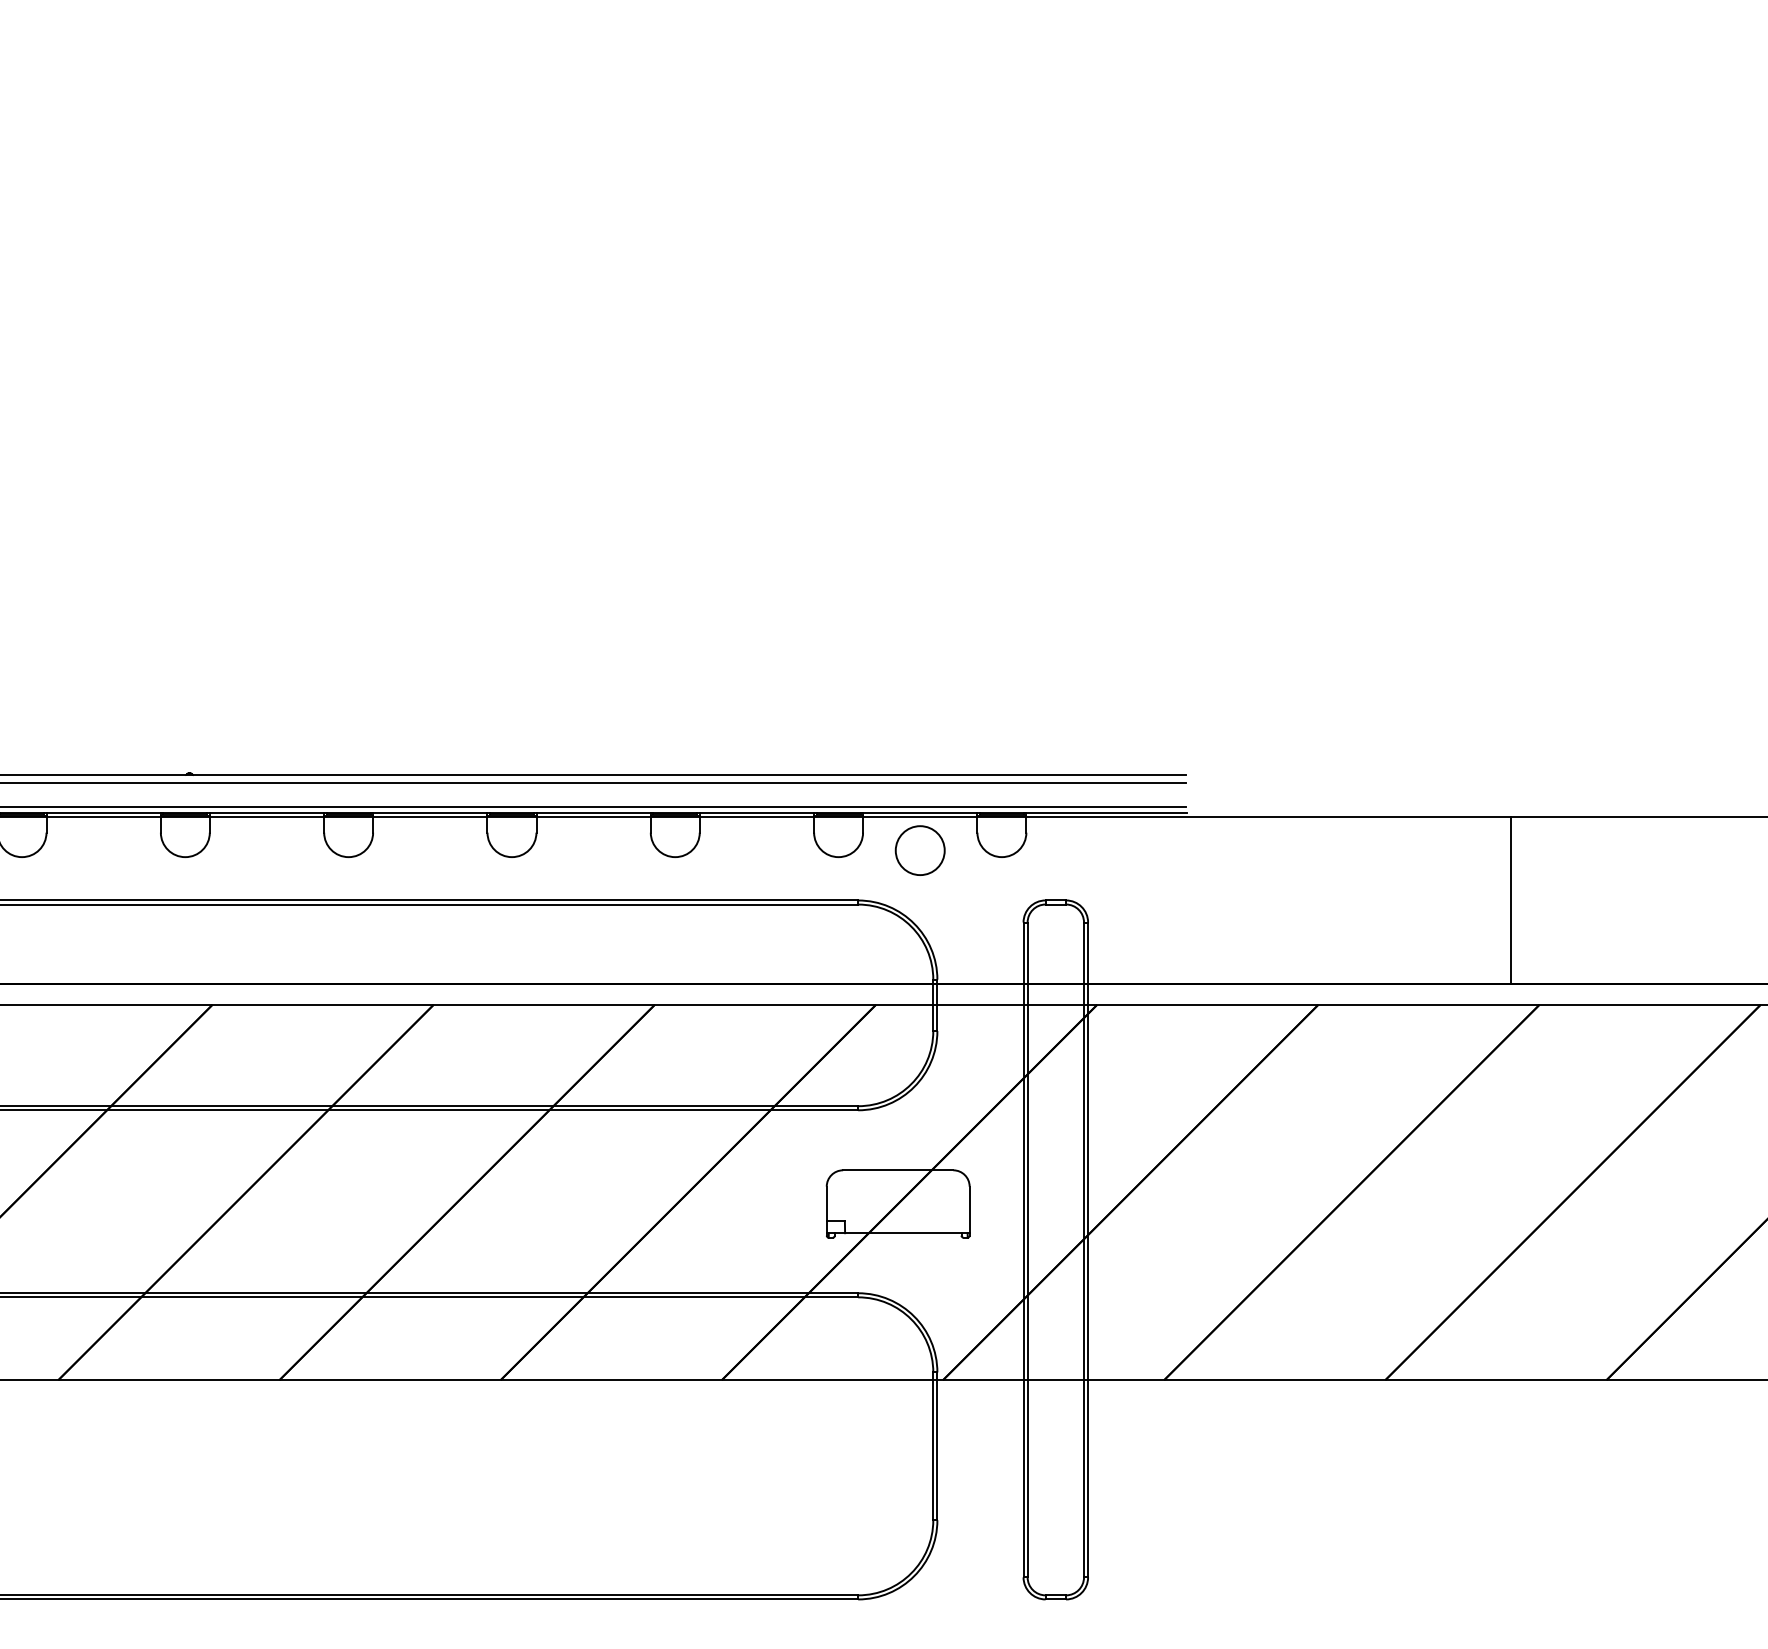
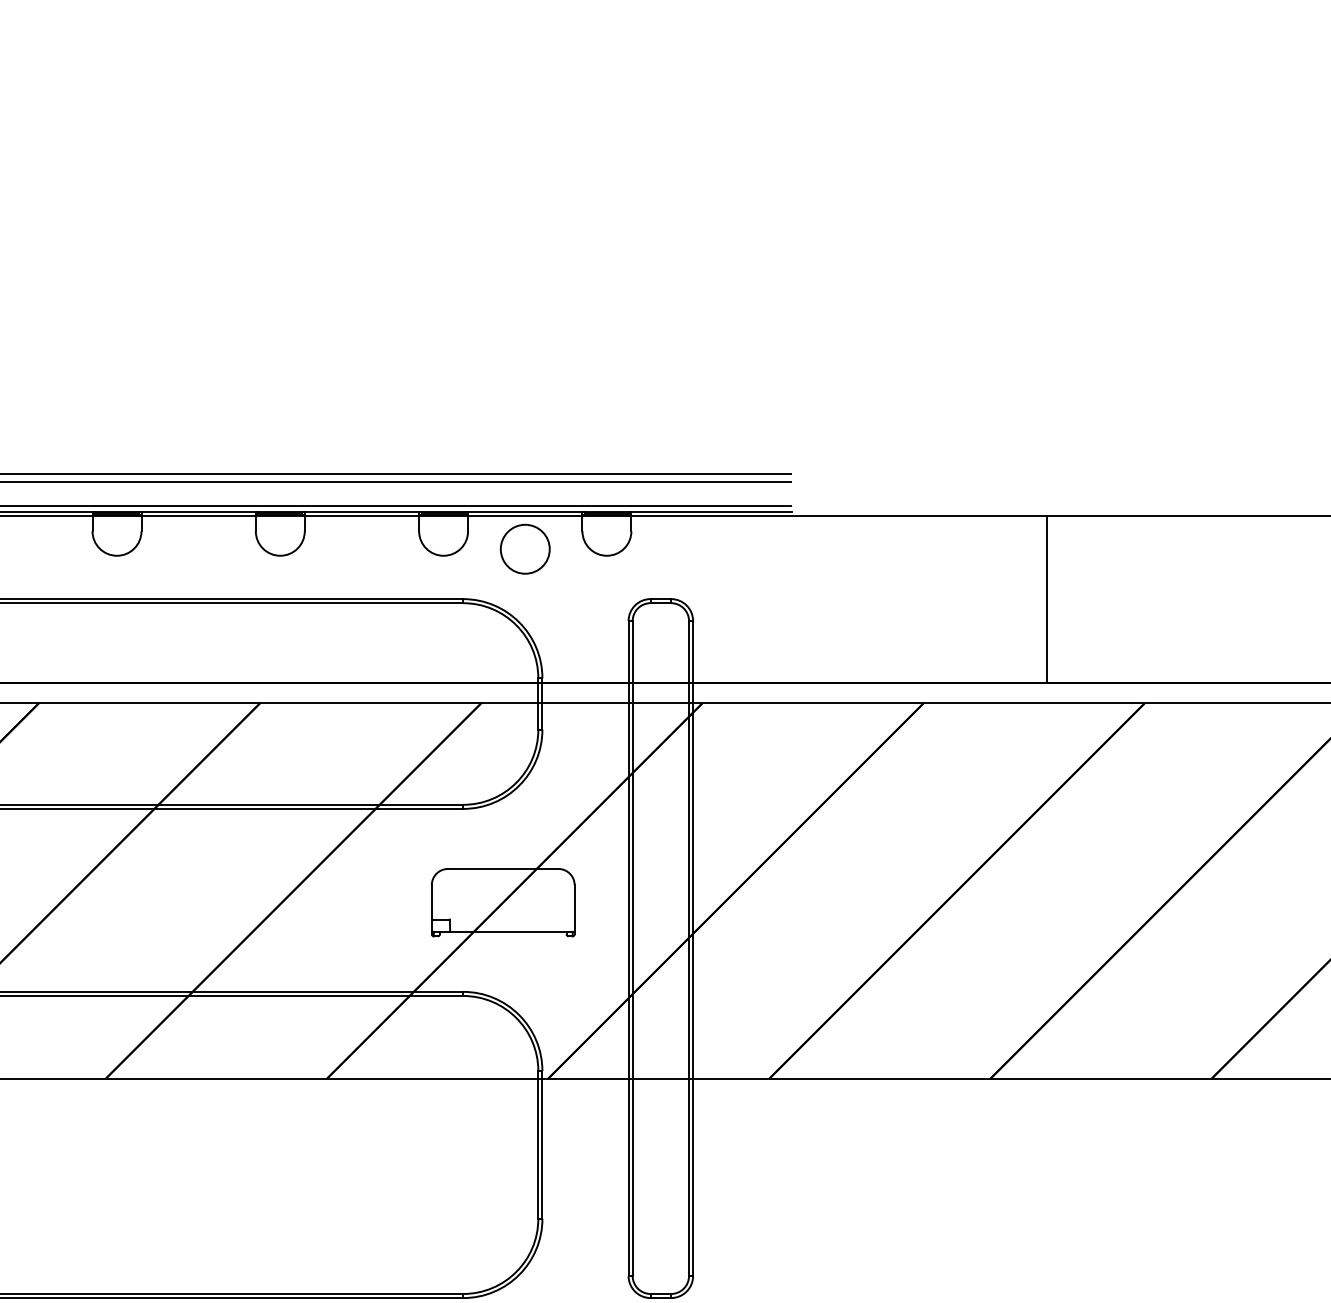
line: (1511, 900) -> (1047, 599), moved

